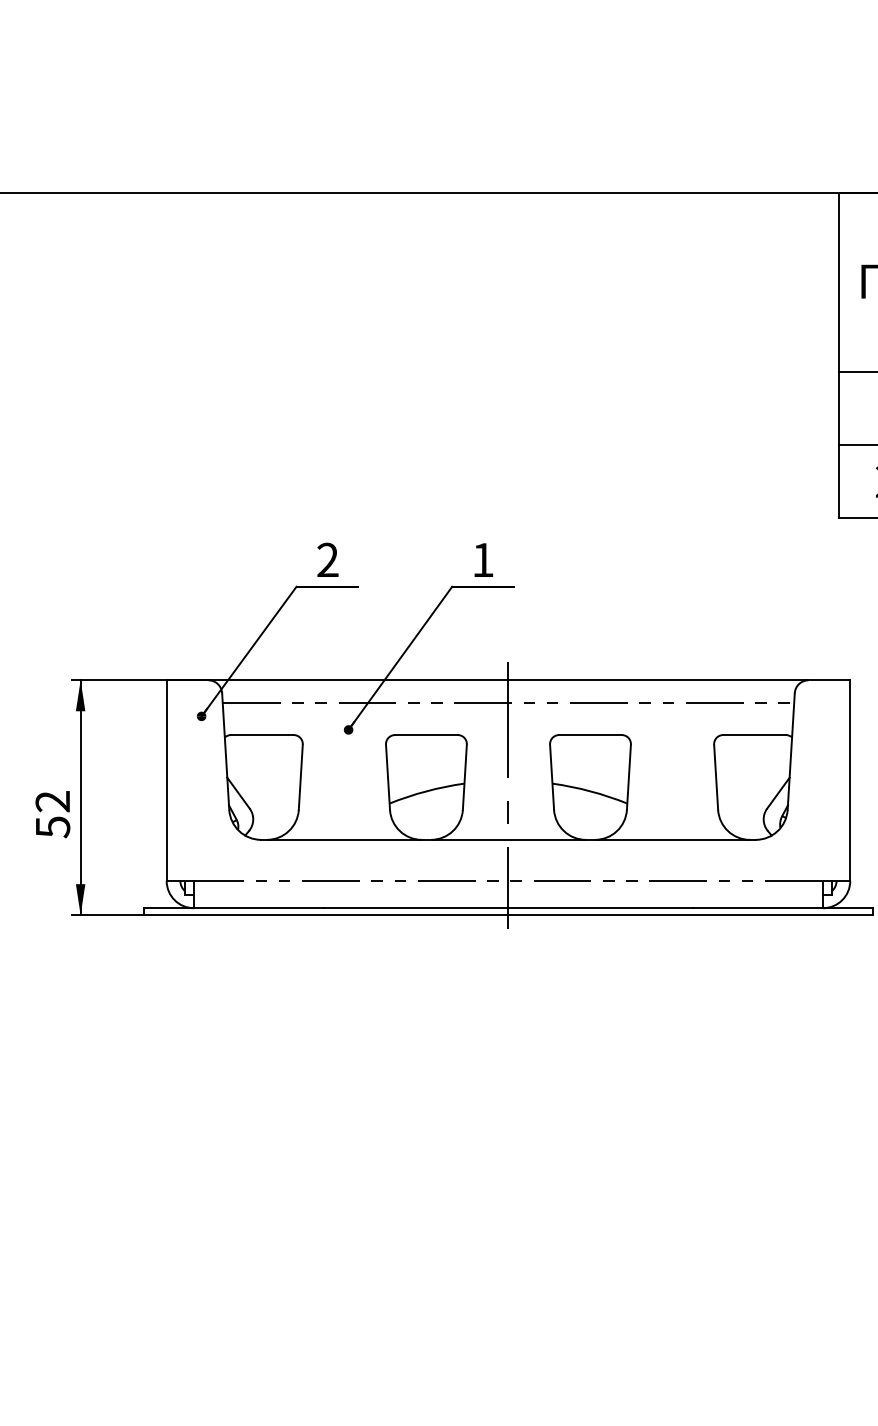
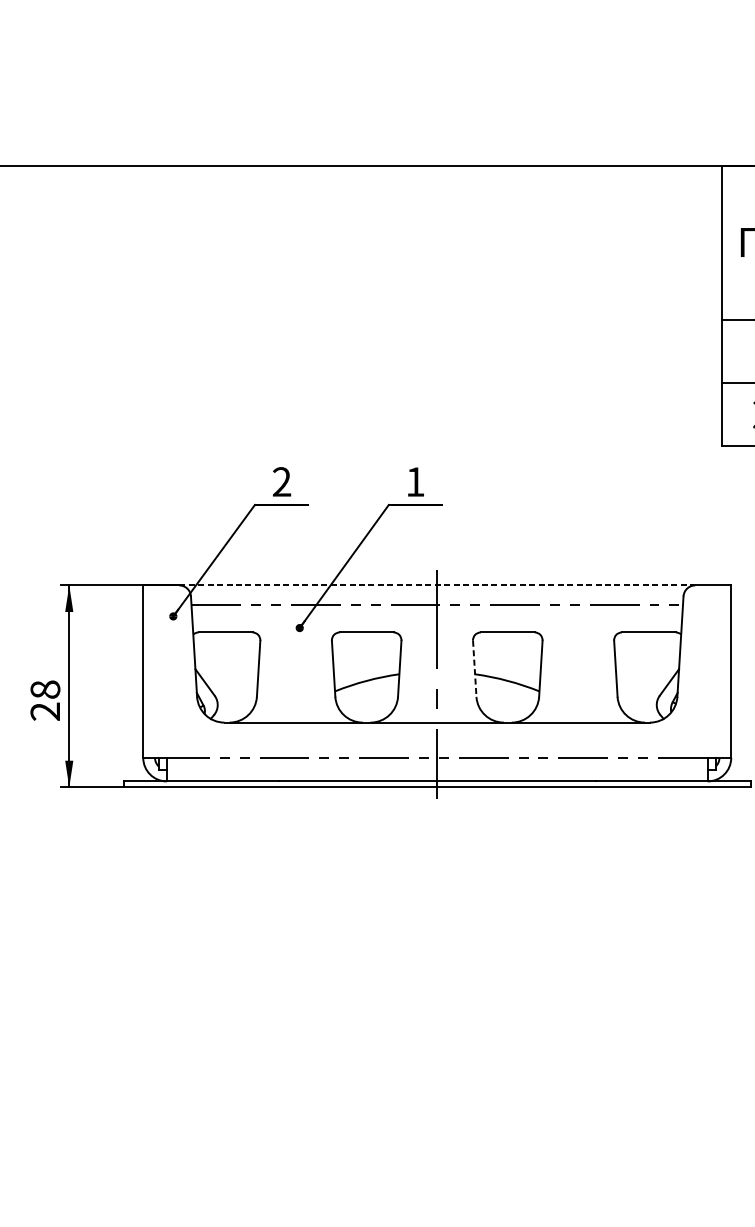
line: (508, 680) -> (437, 585), solid -> dashed
line: (552, 777) -> (475, 668), solid -> dashed
text: (52, 814) -> (45, 700), 52 -> 28

